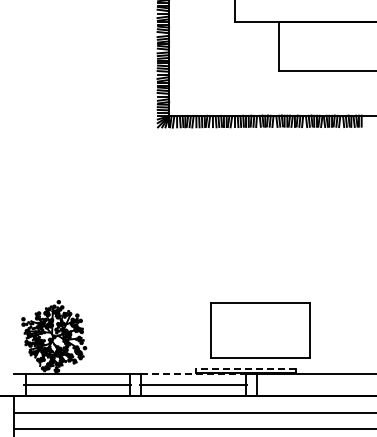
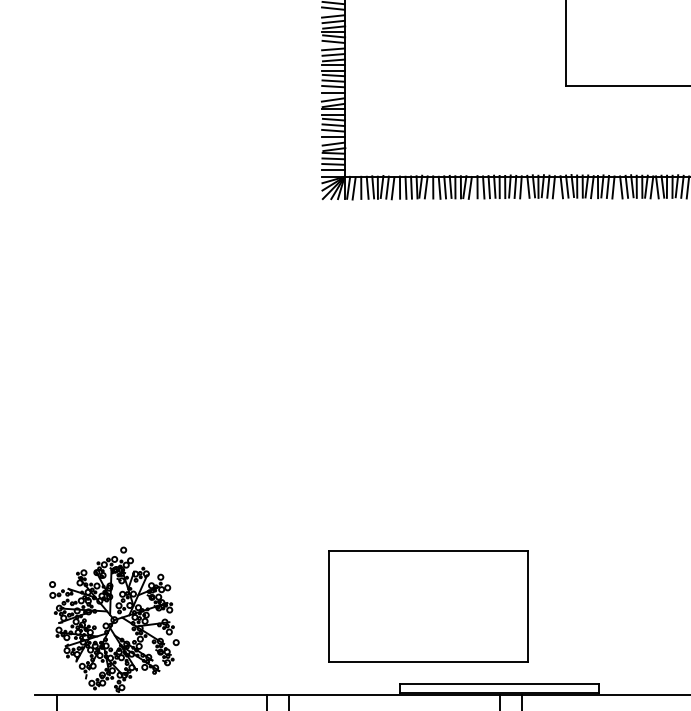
part: (260, 330) -> (428, 607), moved
line: (245, 368) -> (498, 683), dashed -> solid
line: (194, 374) -> (396, 695), dashed -> solid

